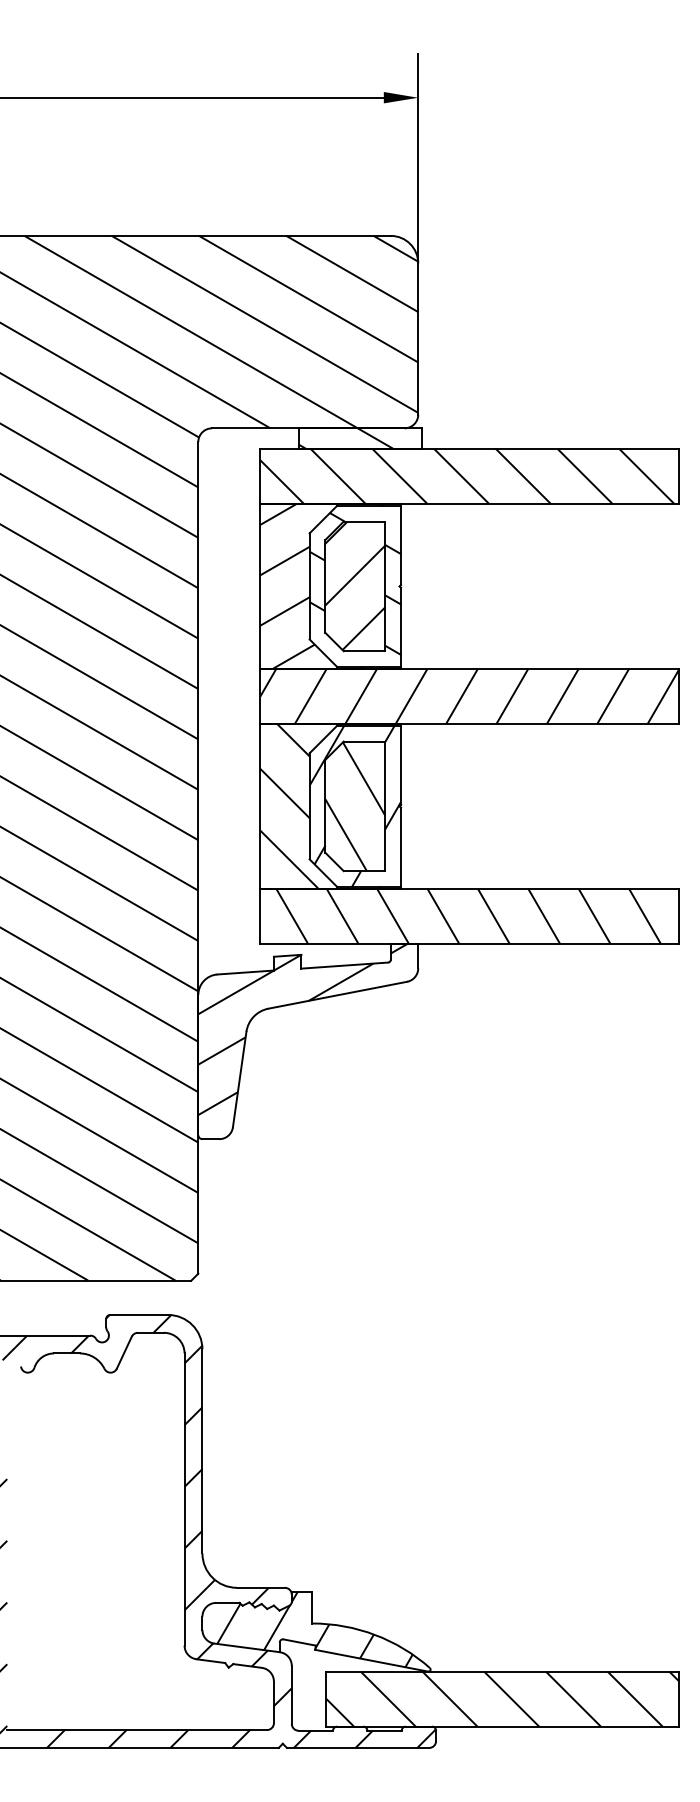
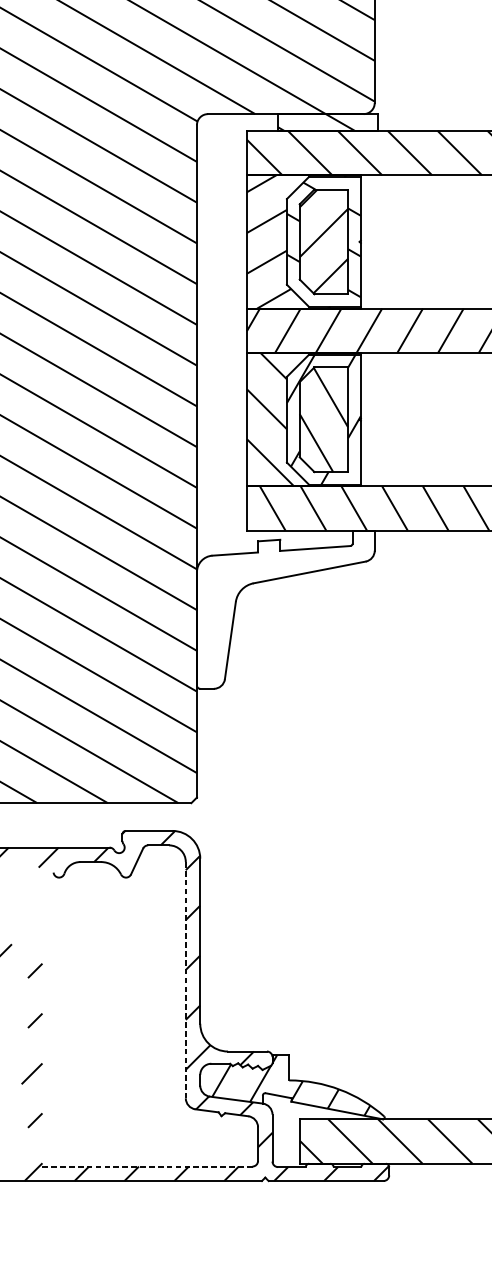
hatch: (302, 1029) -> (281, 600), removed
line: (184, 1500) -> (185, 980), solid -> dashed
line: (137, 1730) -> (147, 1166), solid -> dashed

